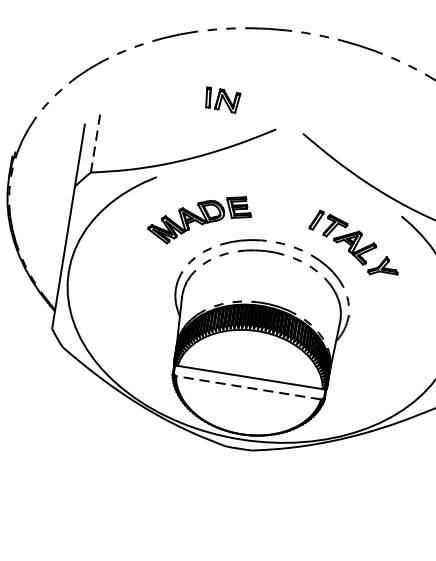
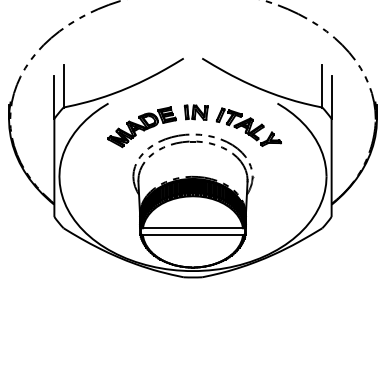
part: (221, 99) -> (195, 112), moved
line: (95, 142) -> (63, 86), dashed -> solid
line: (247, 387) -> (192, 235), dashed -> solid

